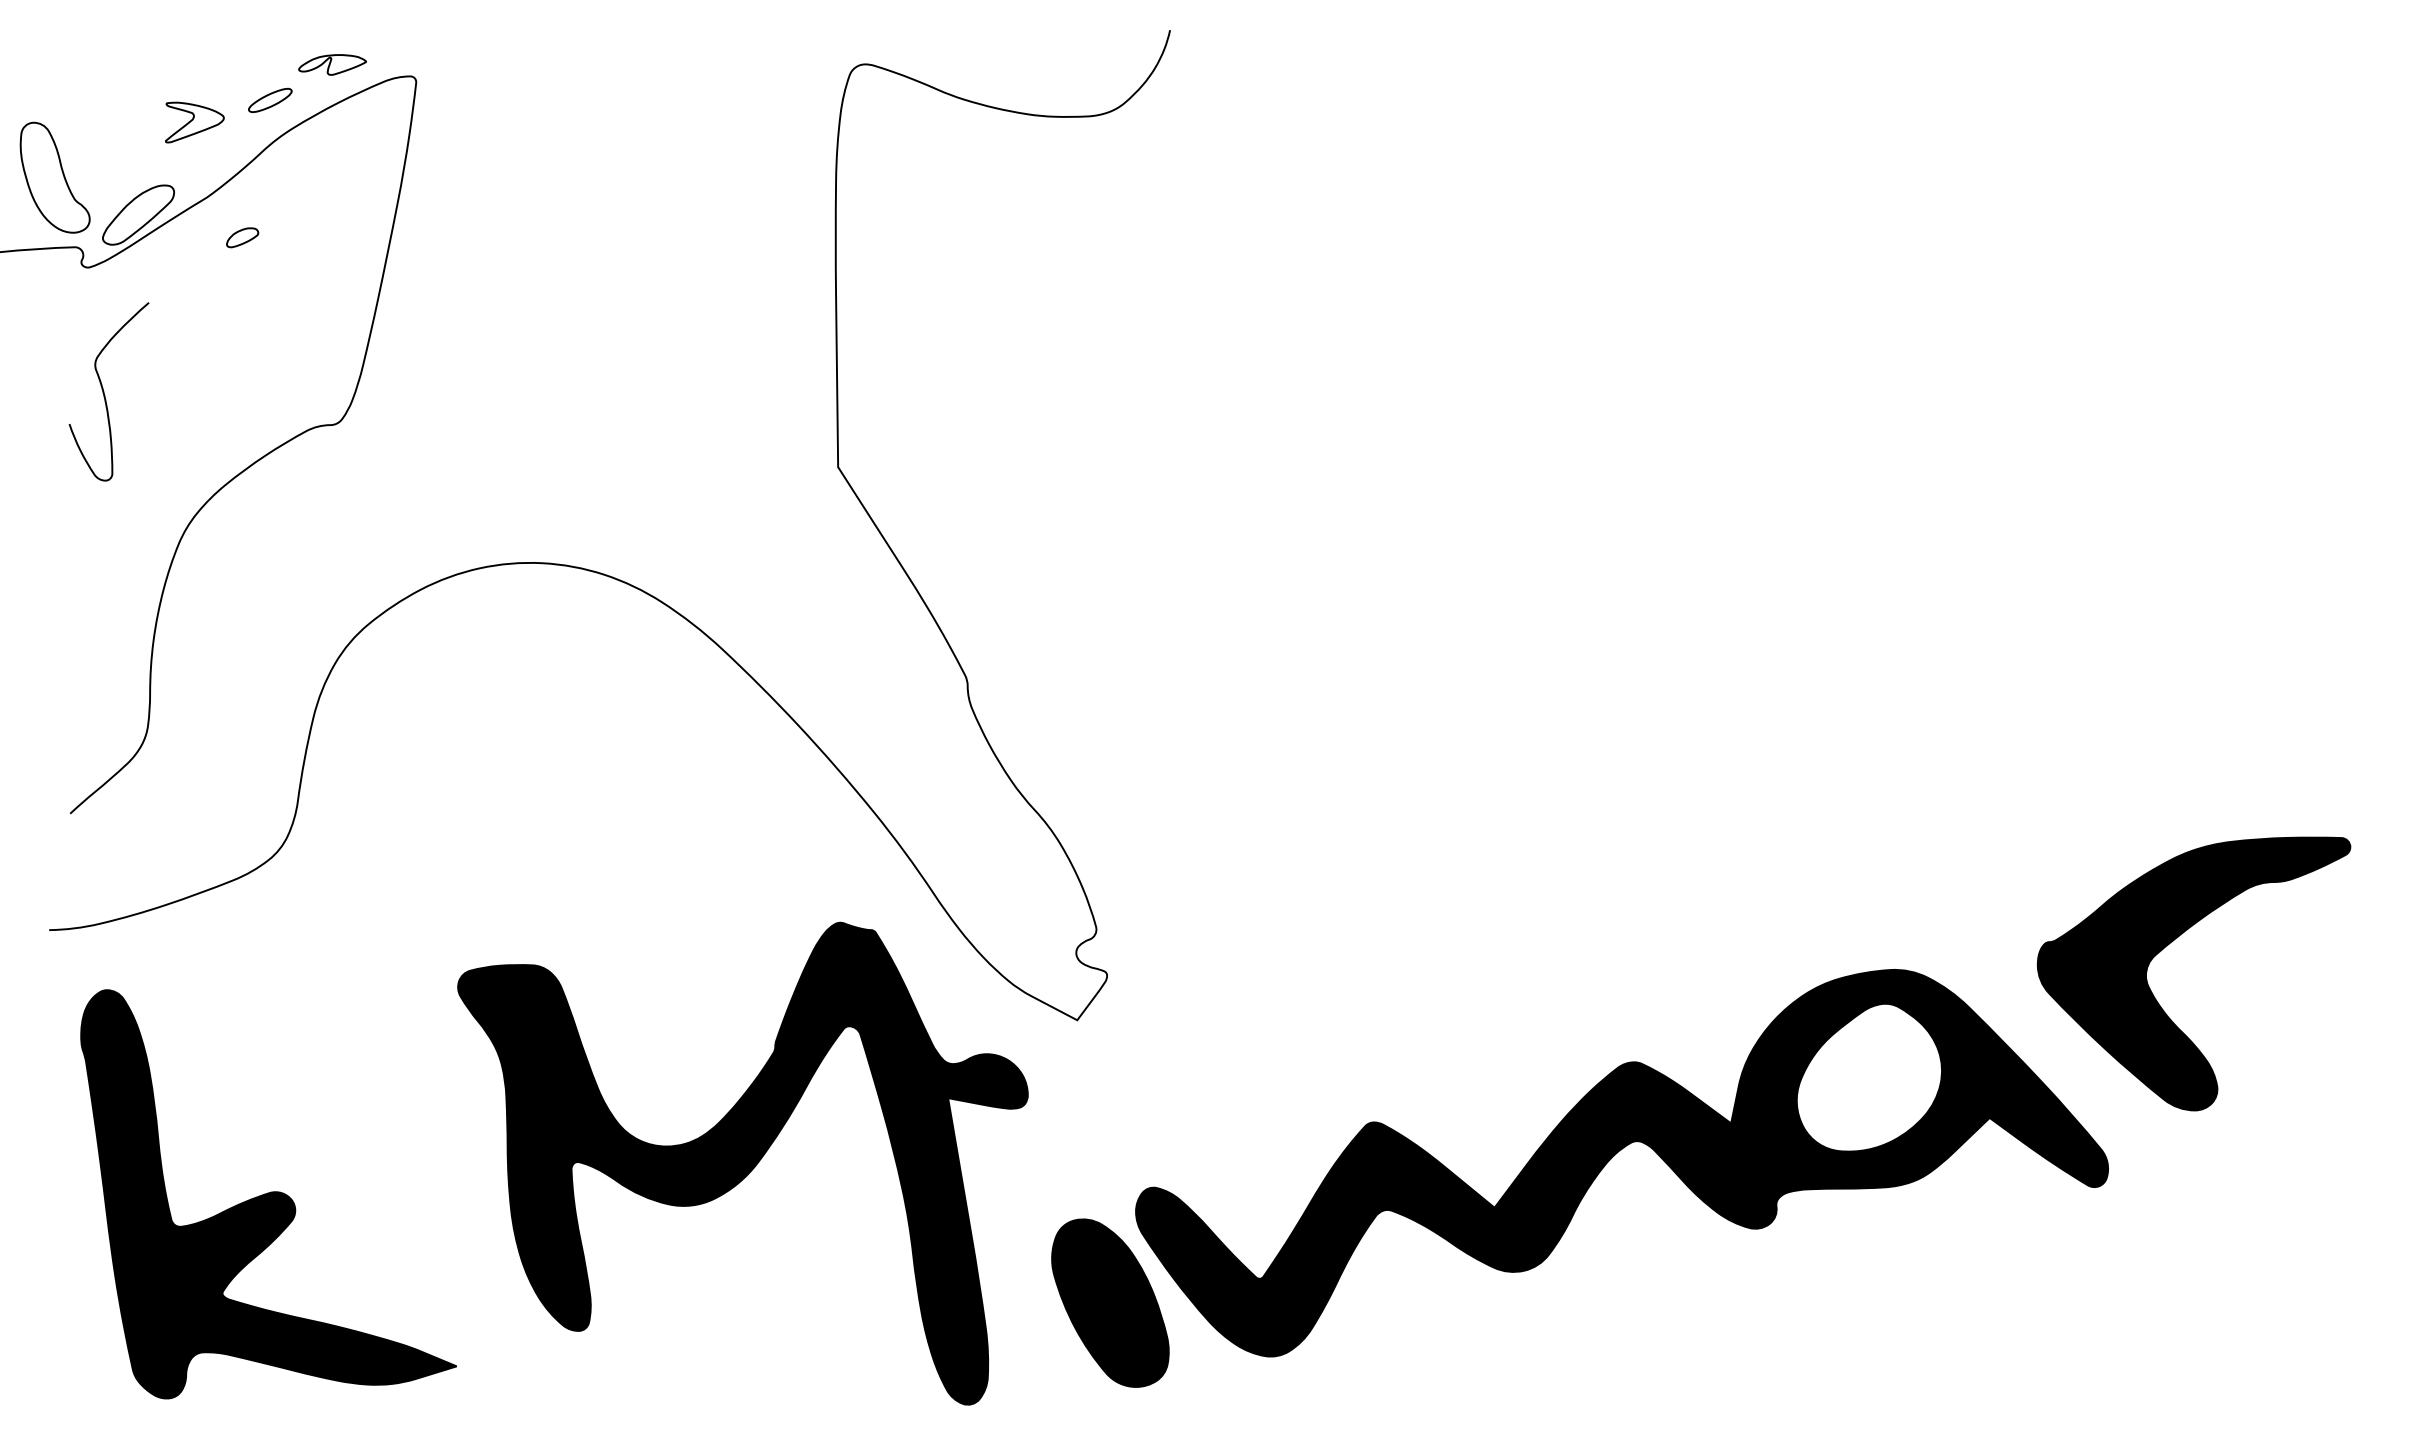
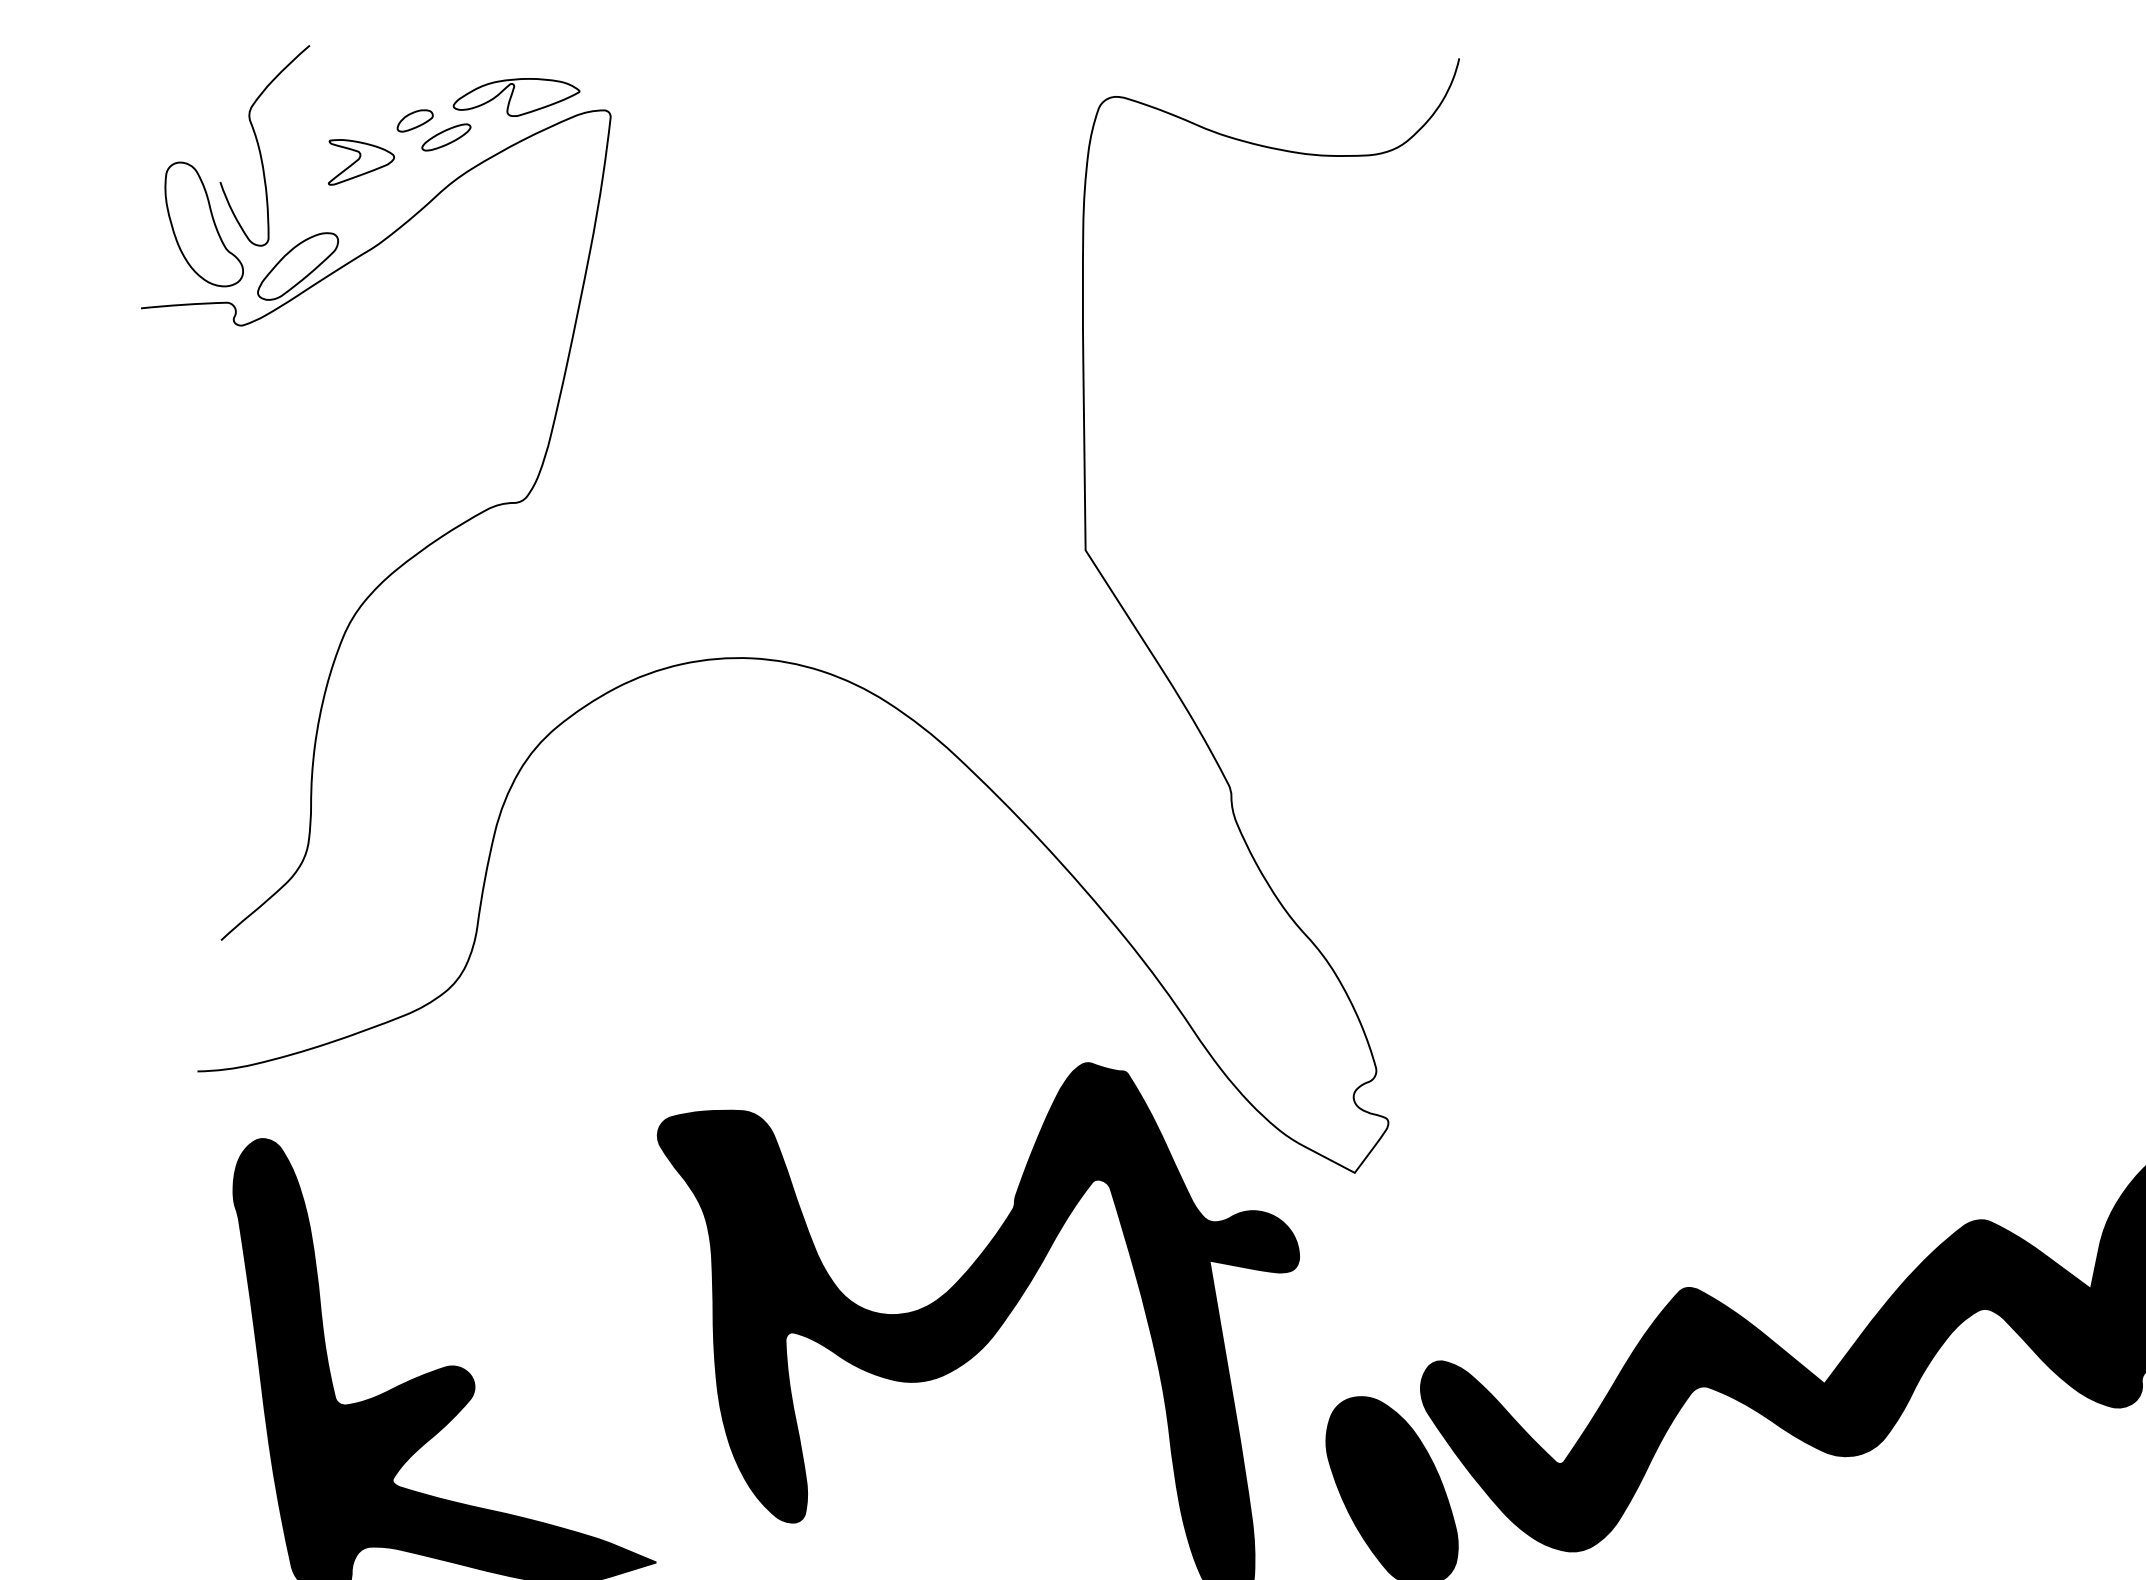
part: (332, 64) -> (516, 96), size x1.67
part: (242, 237) -> (415, 120), moved
curve: (104, 391) -> (259, 145), moved

